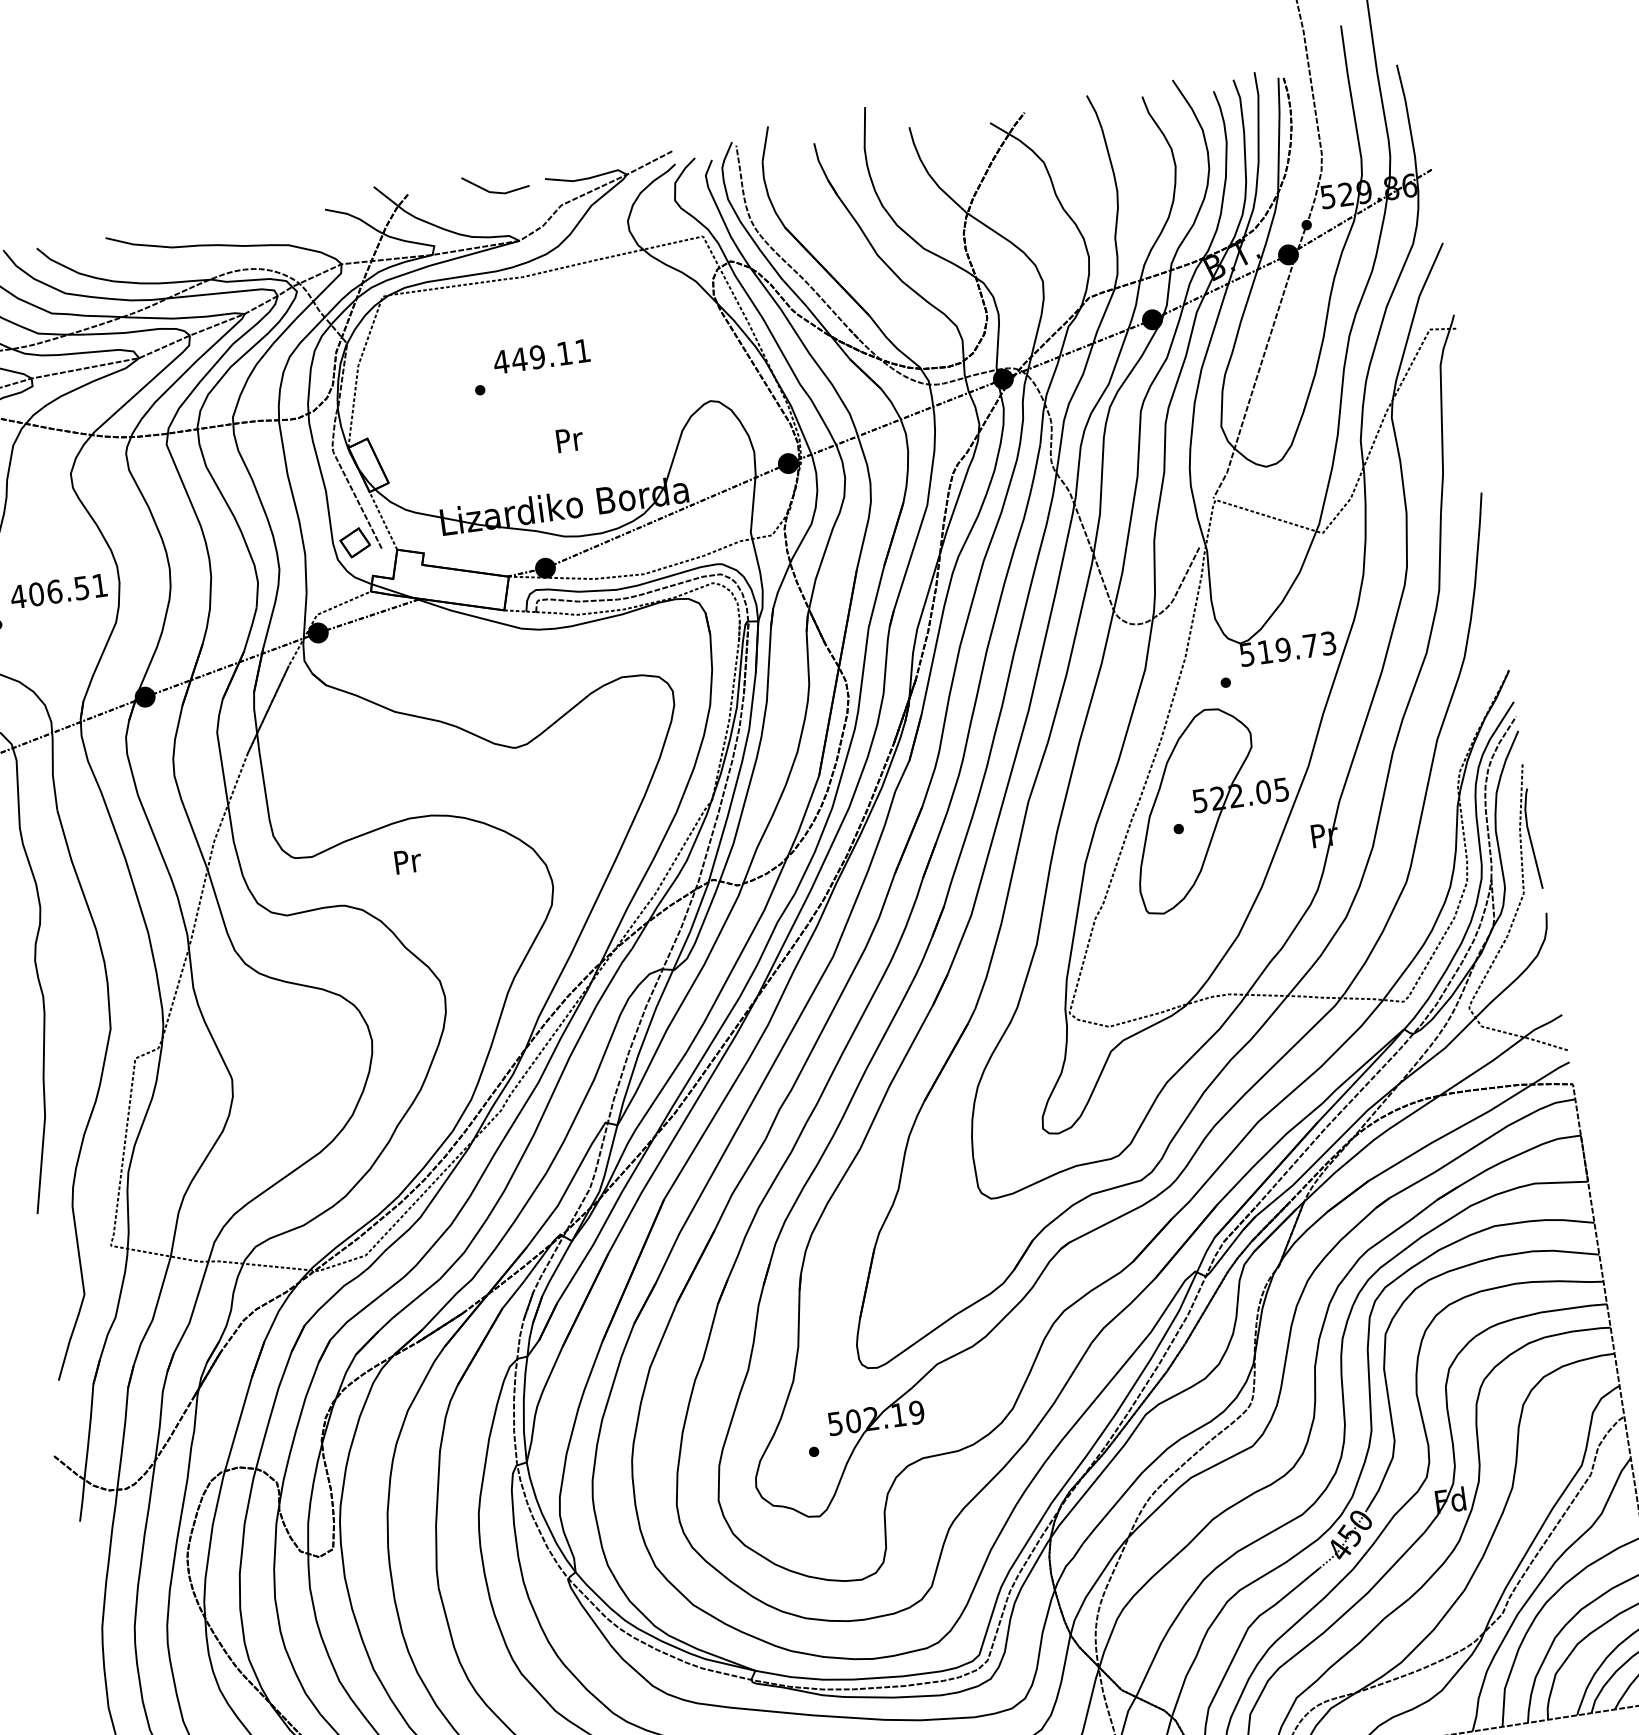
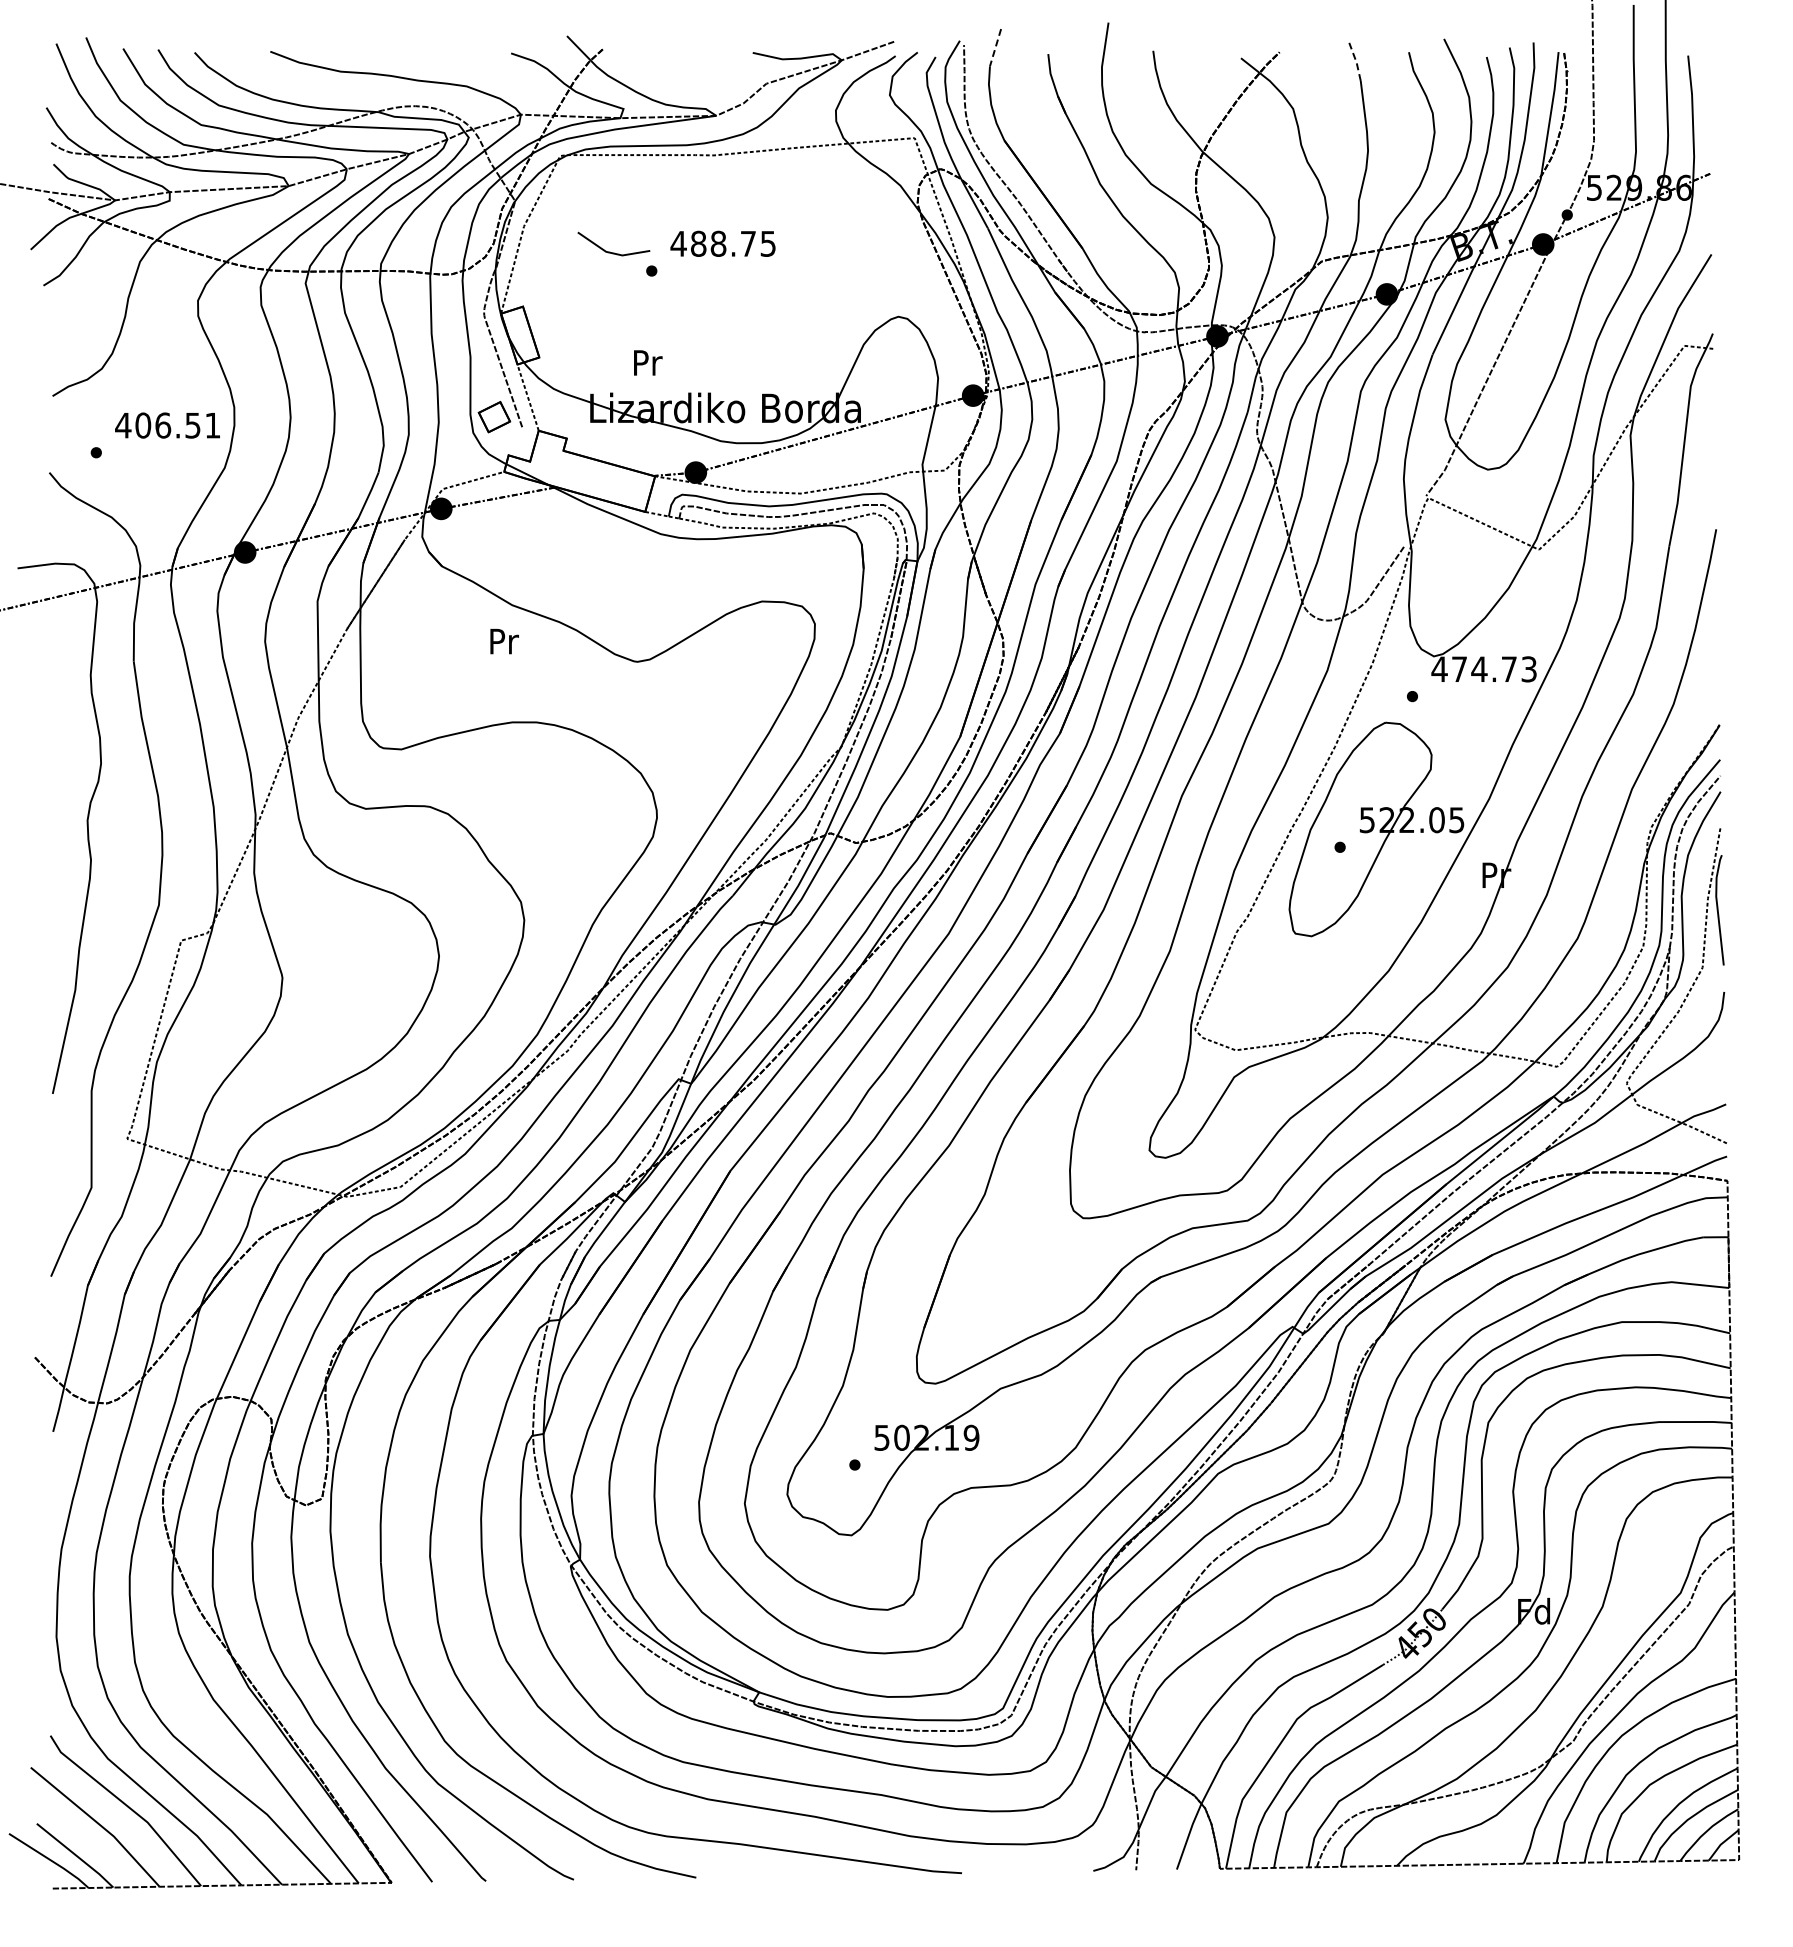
line: (1095, 111) -> (1356, 61), solid -> dashed
line: (765, 144) -> (995, 48), solid -> dashed
line: (493, 191) -> (610, 251), moved
text: (550, 355) -> (732, 243), 449.11 -> 488.75
text: (570, 439) -> (648, 362), moved
text: (1265, 652) -> (1459, 669), 519.73 -> 474.73
text: (408, 861) -> (504, 641), moved

